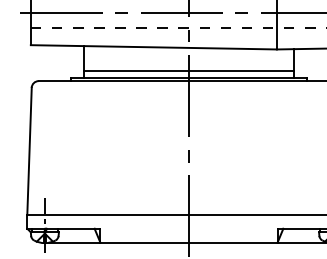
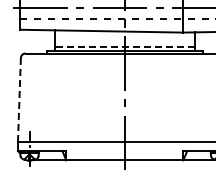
line: (188, 70) -> (124, 46), solid -> dashed
line: (29, 150) -> (19, 99), solid -> dashed

